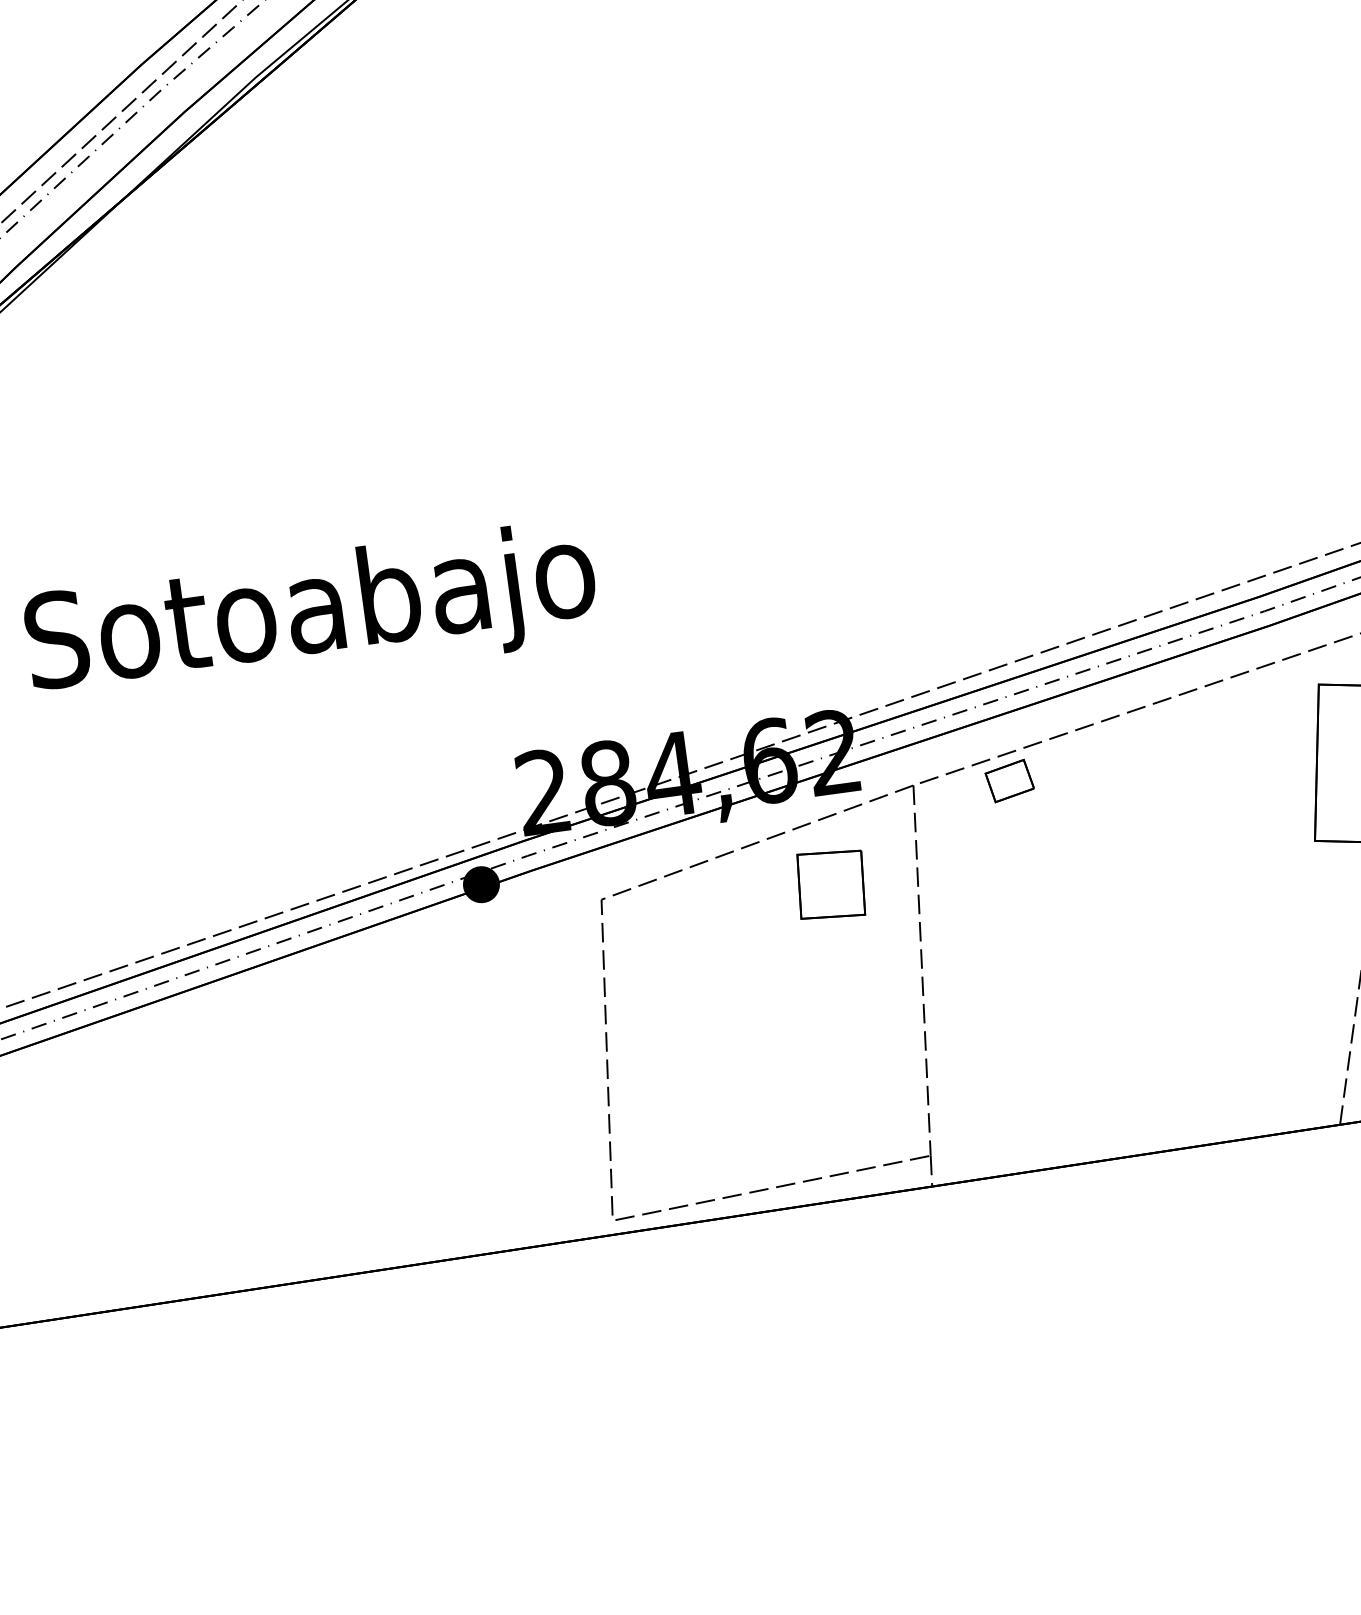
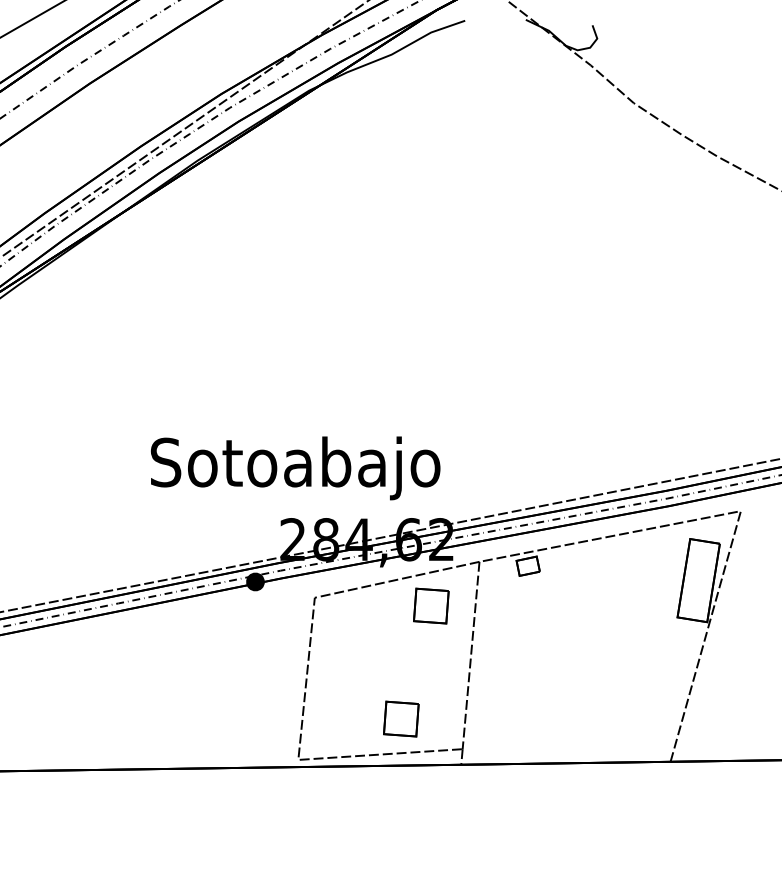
text: (311, 616) -> (295, 468), moved
part: (803, 1112) -> (401, 718), added

